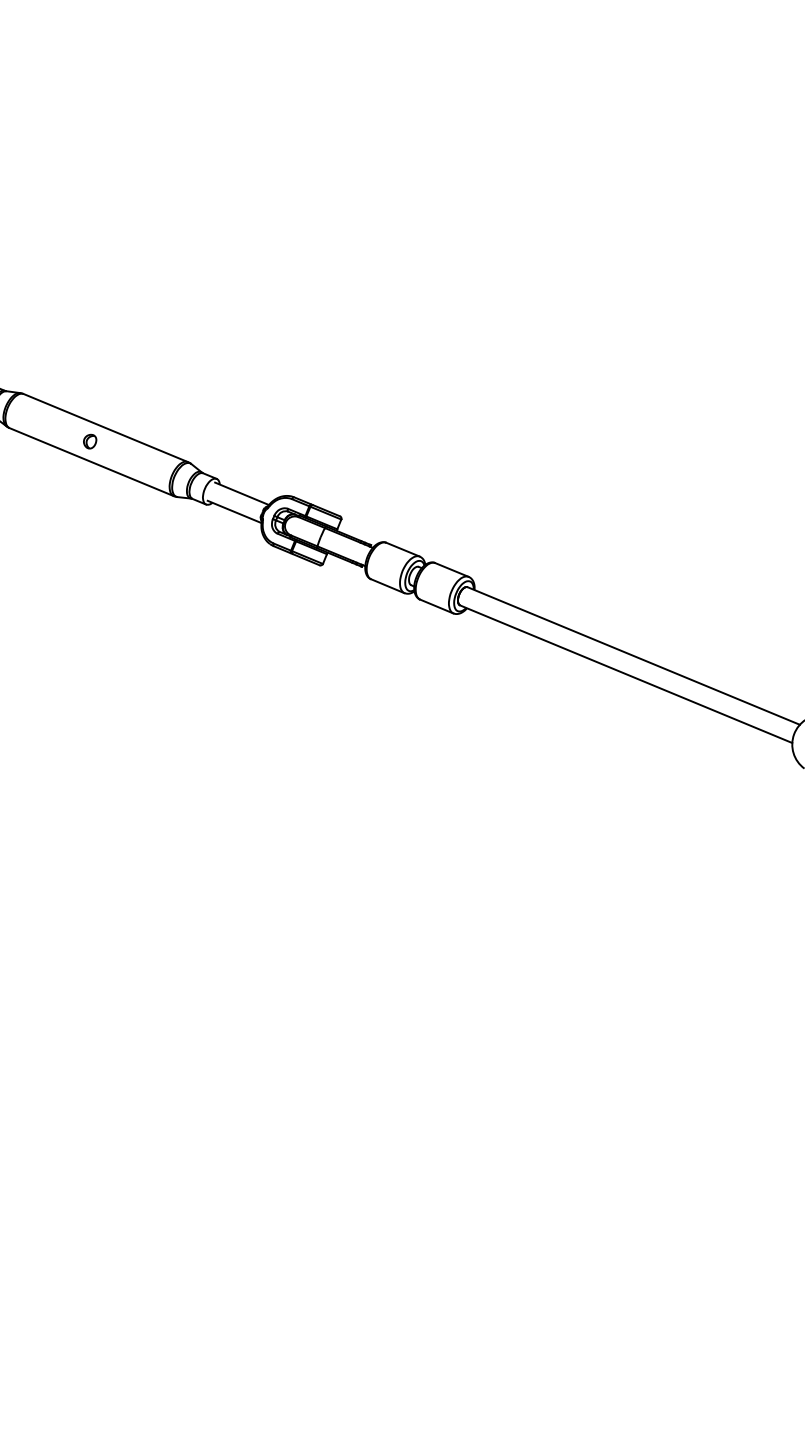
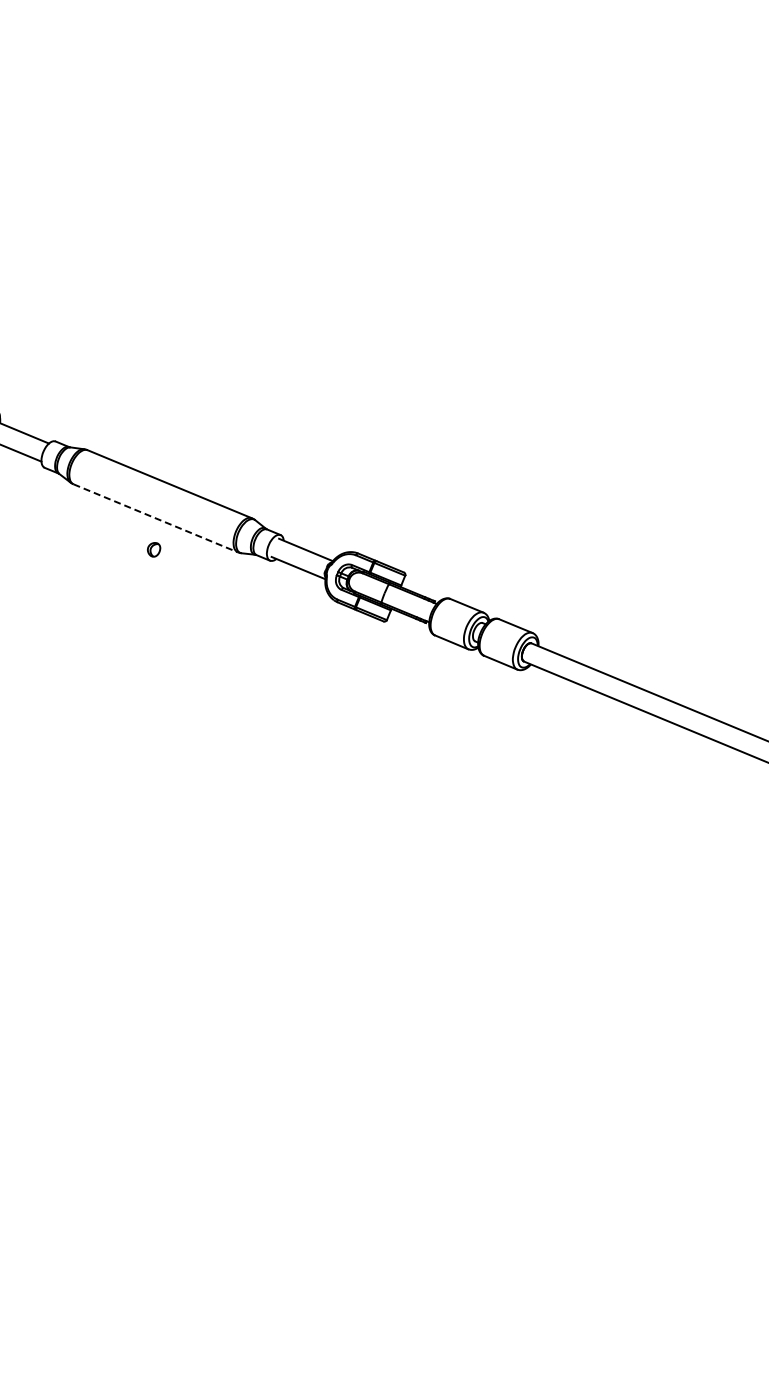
part: (90, 441) -> (154, 549), moved
line: (91, 462) -> (155, 518), solid -> dashed

